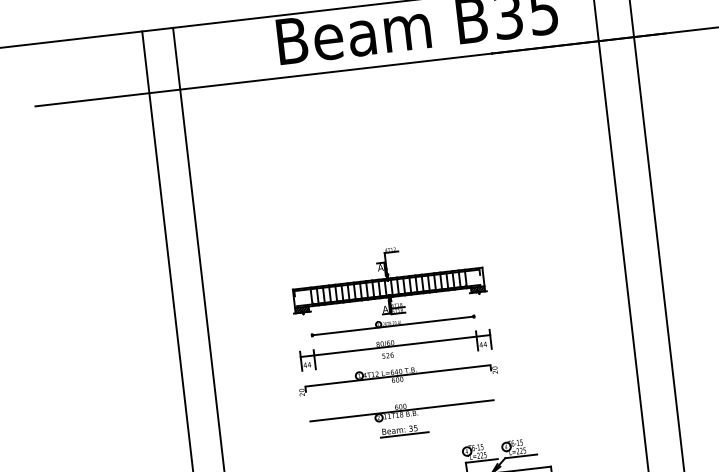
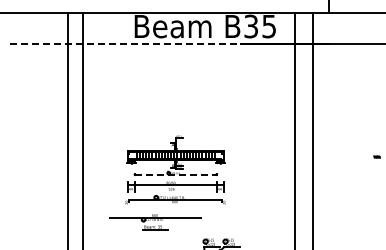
line: (263, 80) -> (125, 44), solid -> dashed
line: (394, 325) -> (176, 174), solid -> dashed
part: (403, 420) -> (155, 222), moved

